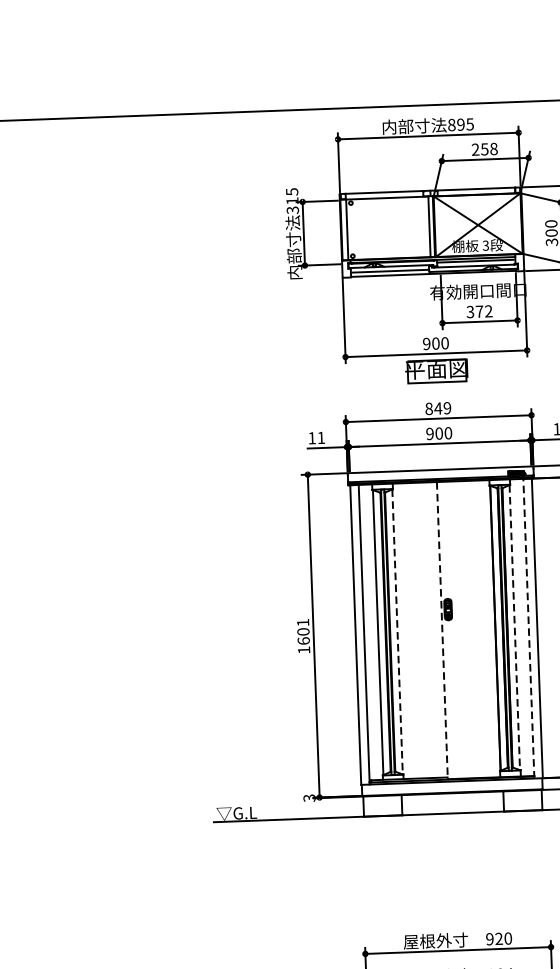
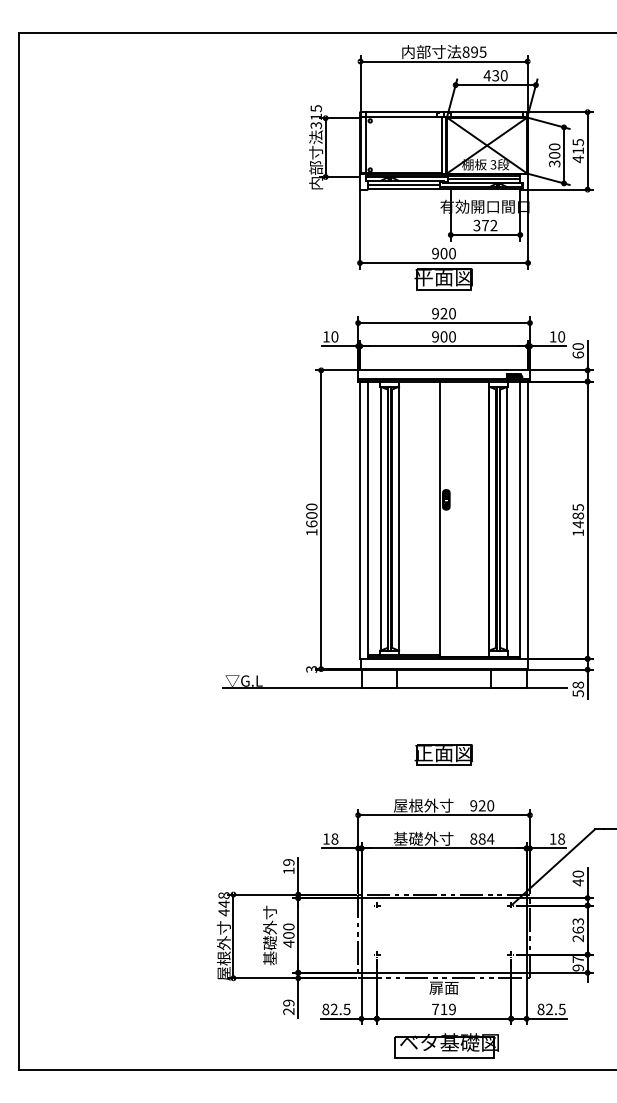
text: (484, 149) -> (495, 75), 258 -> 430
text: (437, 408) -> (443, 313), 849 -> 920
text: (320, 437) -> (334, 336), 11 -> 10
text: (302, 622) -> (311, 506), 1601 -> 1600
line: (515, 627) -> (507, 518), dashed -> solid
line: (529, 629) -> (520, 520), dashed -> solid
line: (397, 631) -> (398, 518), dashed -> solid
line: (442, 631) -> (440, 519), dashed -> solid
part: (455, 884) -> (443, 754), added

